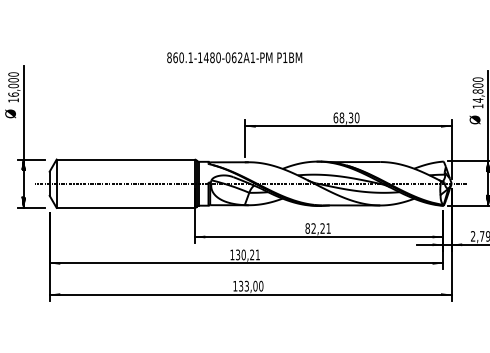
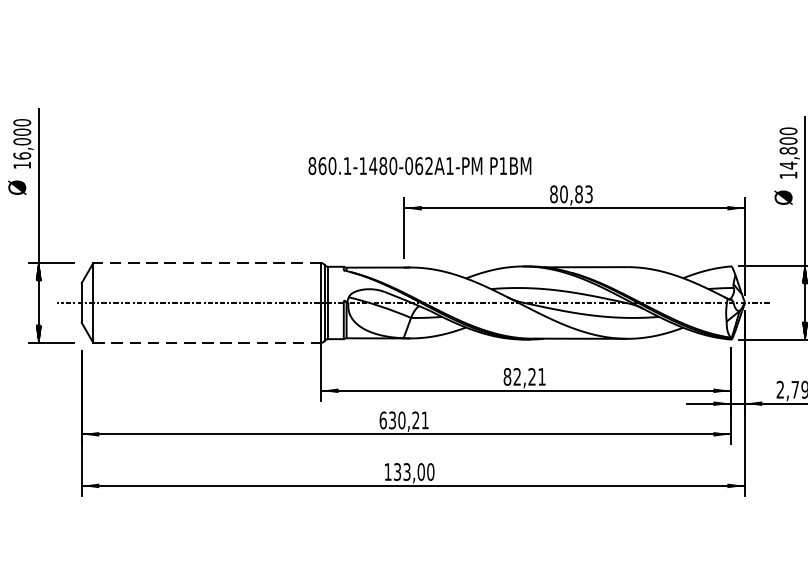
text: (234, 57) -> (419, 165), moved
text: (346, 117) -> (571, 193), 68,30 -> 80,83
line: (125, 159) -> (206, 262), solid -> dashed
line: (126, 207) -> (208, 342), solid -> dashed
text: (232, 254) -> (383, 419), 130,21 -> 630,21

